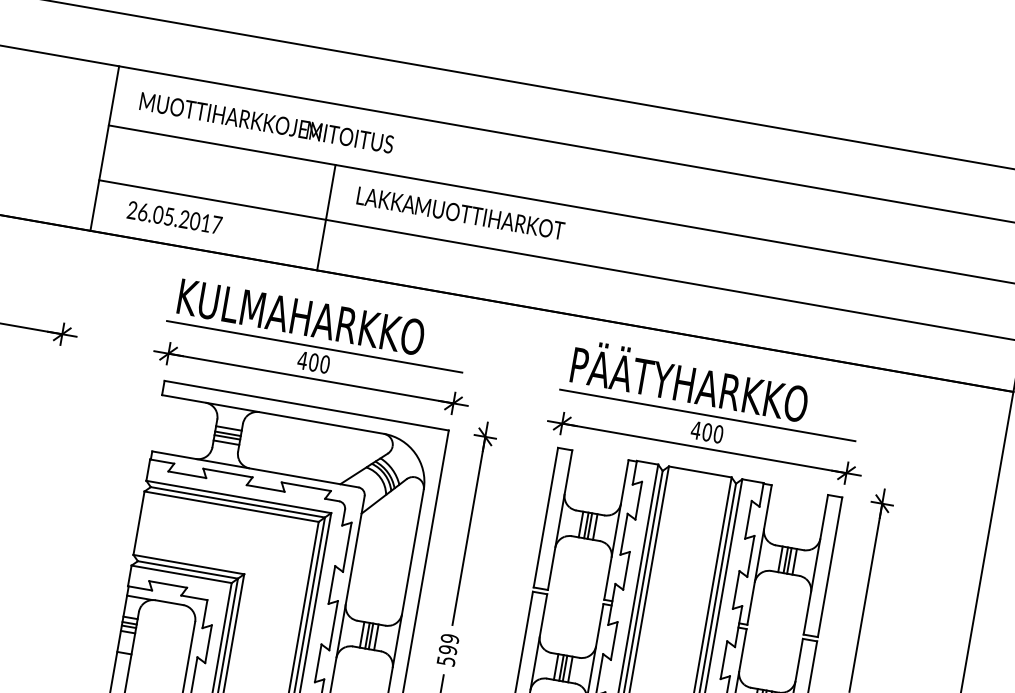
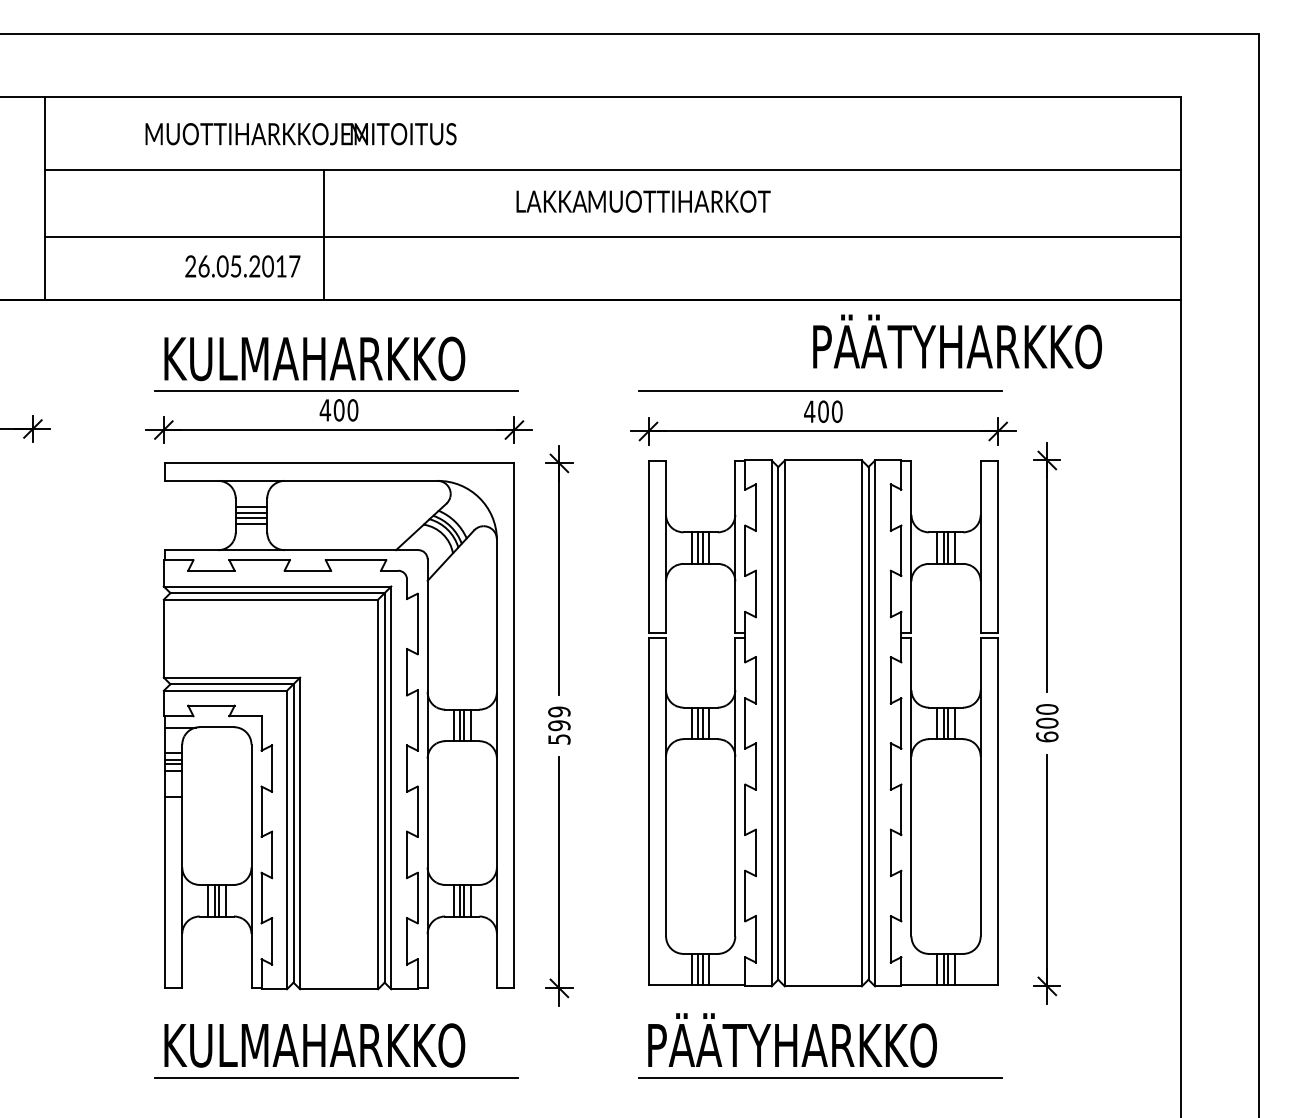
text: (266, 123) -> (300, 134), moved
text: (460, 213) -> (643, 201), moved
text: (174, 217) -> (242, 266), moved
text: (690, 380) -> (957, 341), moved

